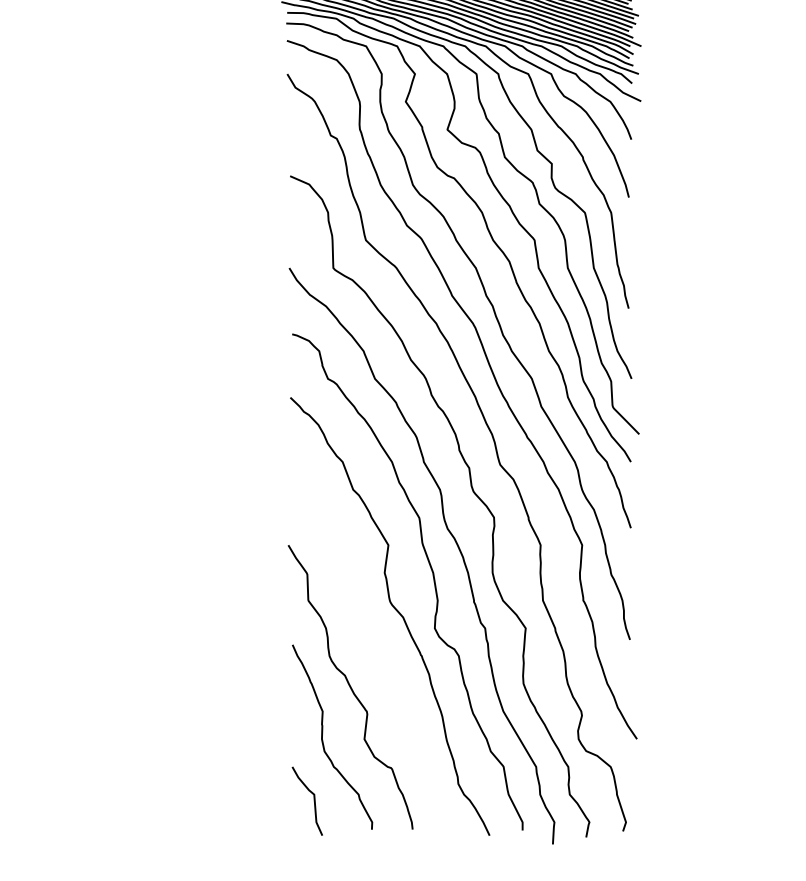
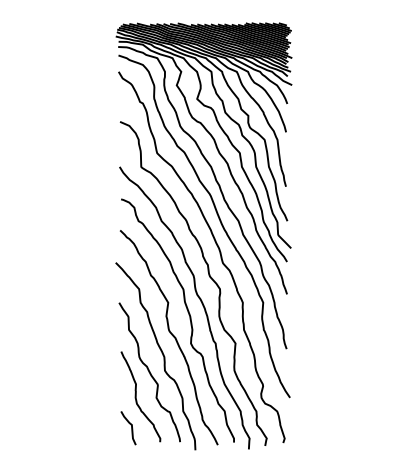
curve: (374, 648) -> (161, 353), added

